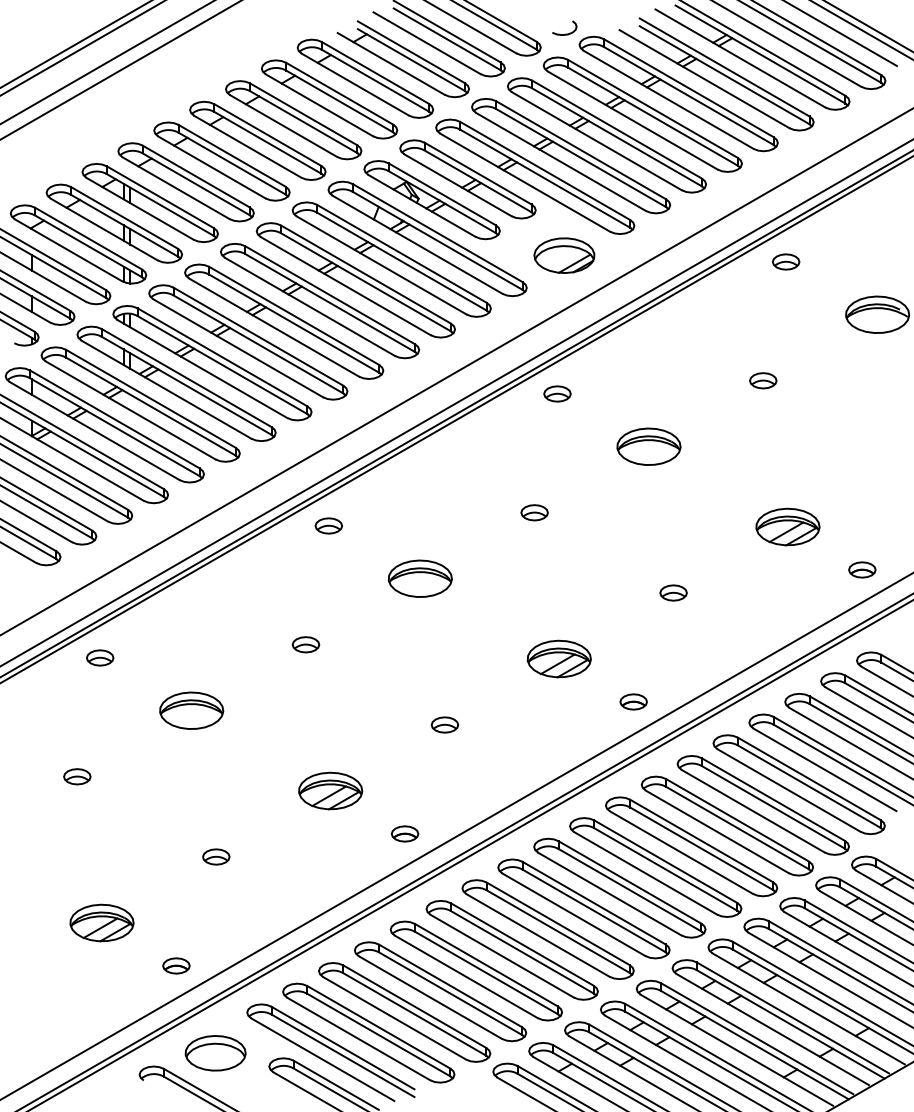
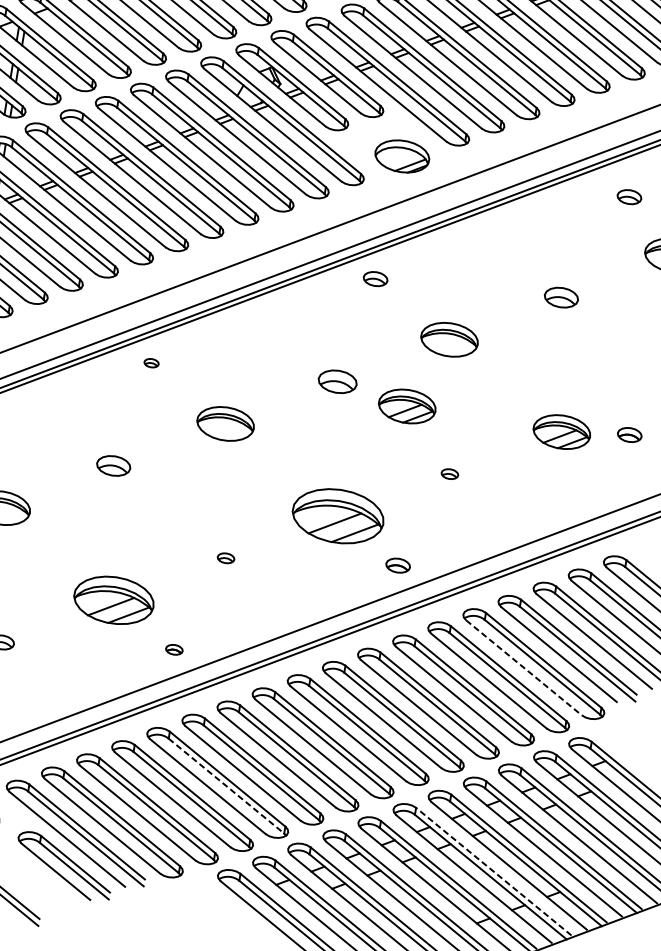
part: (786, 261) -> (629, 196), moved
part: (763, 380) -> (561, 297), size x1.4
part: (534, 512) -> (337, 381), size x1.6
part: (328, 525) -> (151, 362), size x0.6
part: (614, 526) -> (406, 405), added
part: (862, 569) -> (629, 434), moved
part: (673, 592) -> (449, 473), size x0.7
part: (305, 644) -> (113, 465), size x1.4
part: (558, 658) -> (337, 515), size x1.6
part: (444, 724) -> (225, 557), size x0.7
part: (330, 790) -> (114, 599), size x1.4
line: (789, 790) -> (524, 667), solid -> dashed
part: (405, 833) -> (174, 649), size x0.7
line: (486, 973) -> (226, 786), solid -> dashed
line: (793, 1017) -> (494, 871), solid -> dashed

